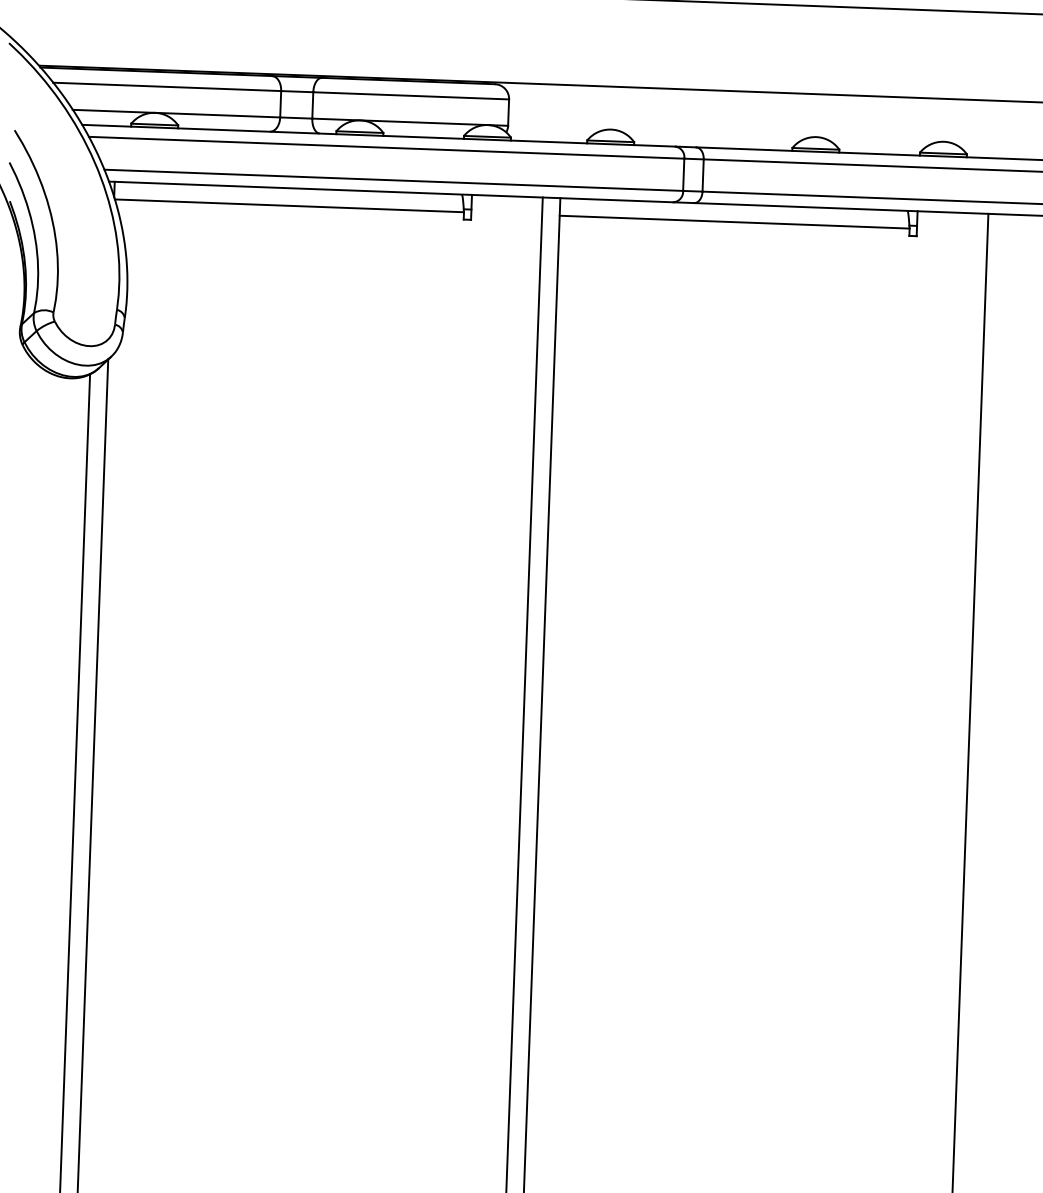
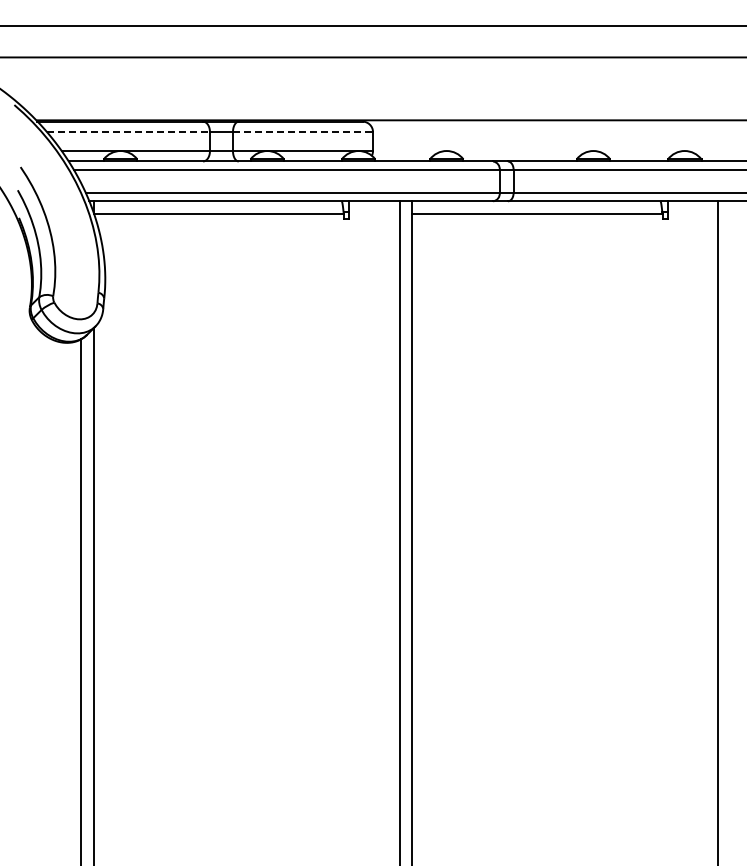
line: (167, 87) -> (128, 132), solid -> dashed
line: (411, 96) -> (303, 132), solid -> dashed

